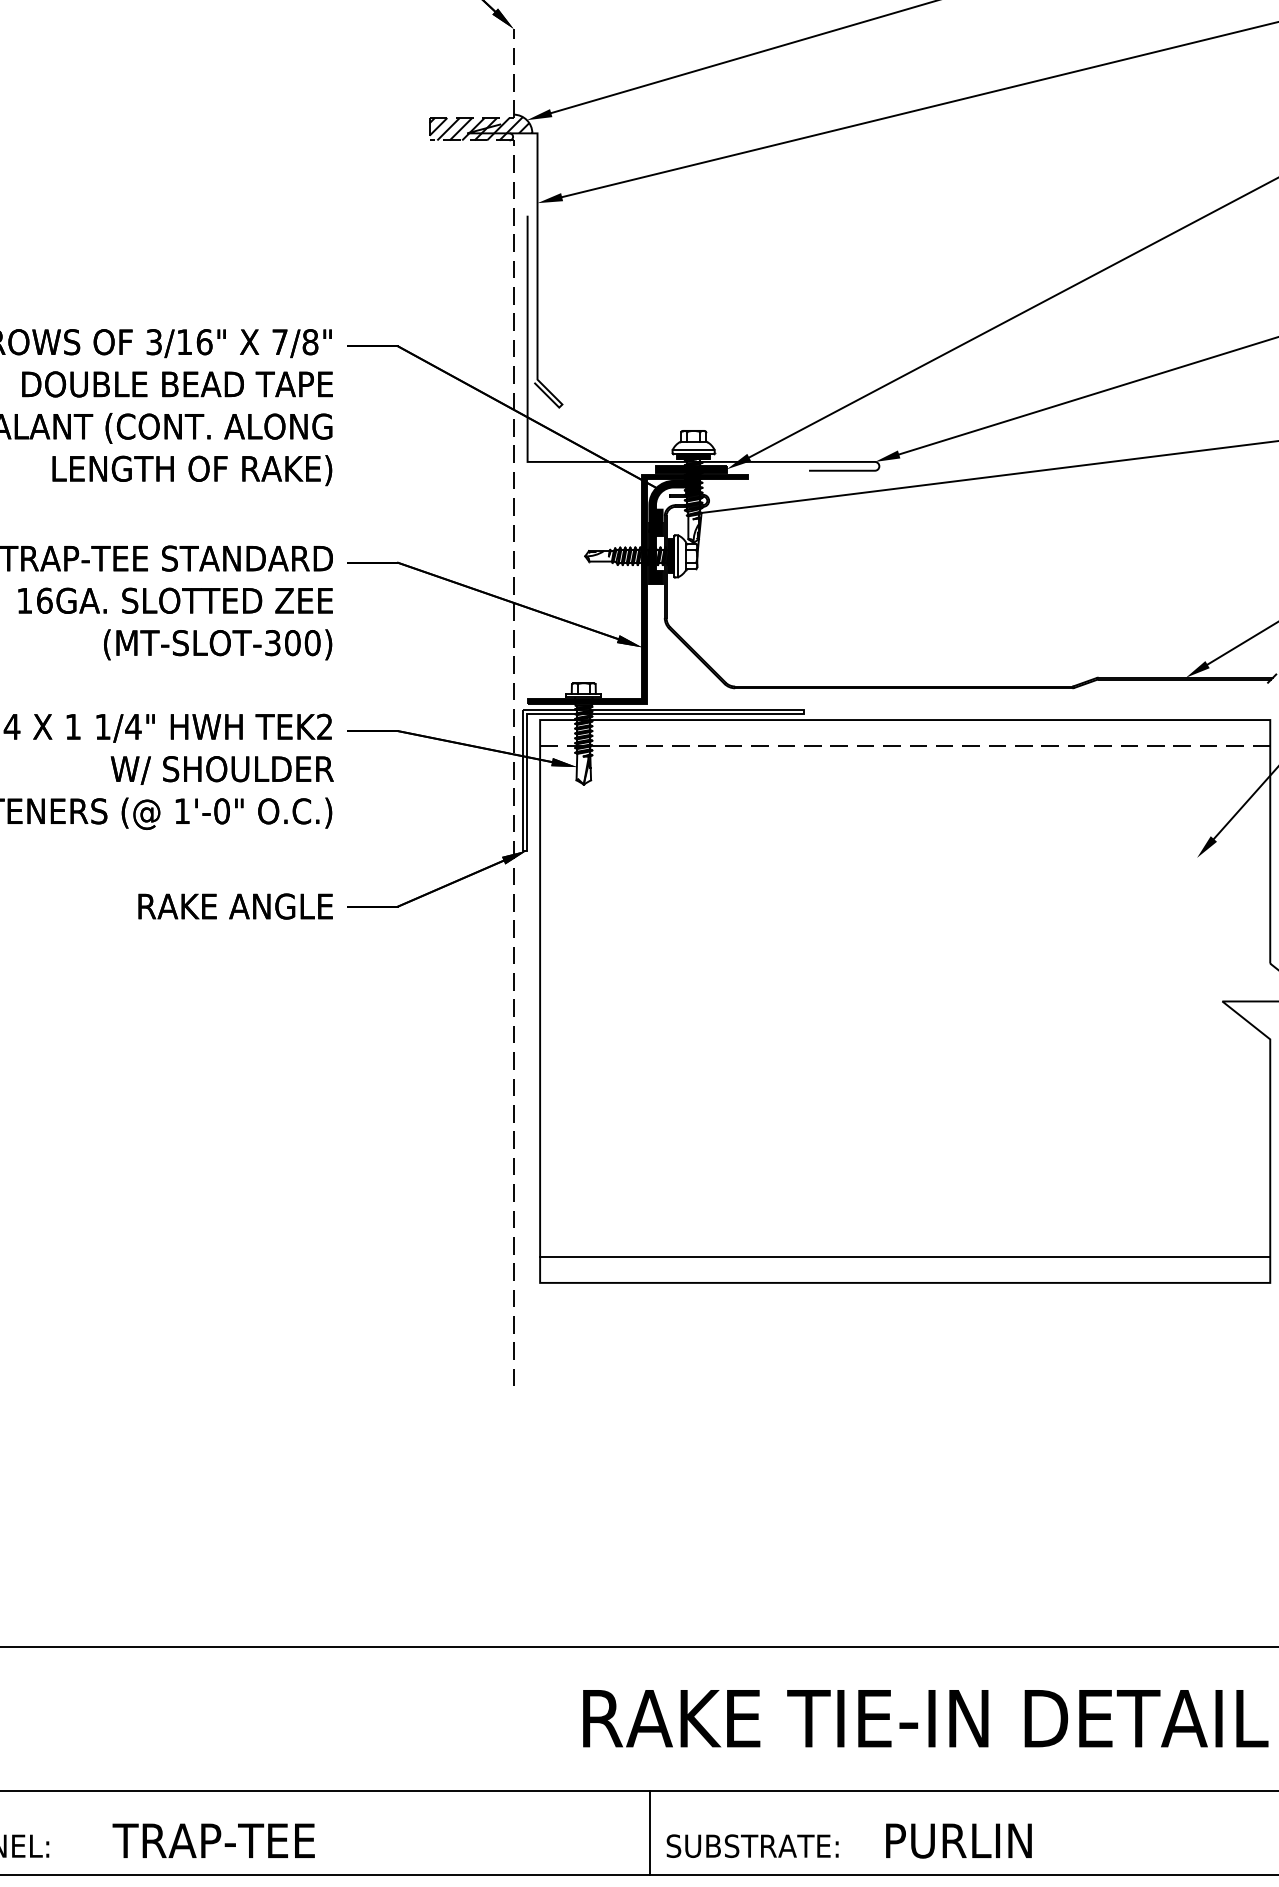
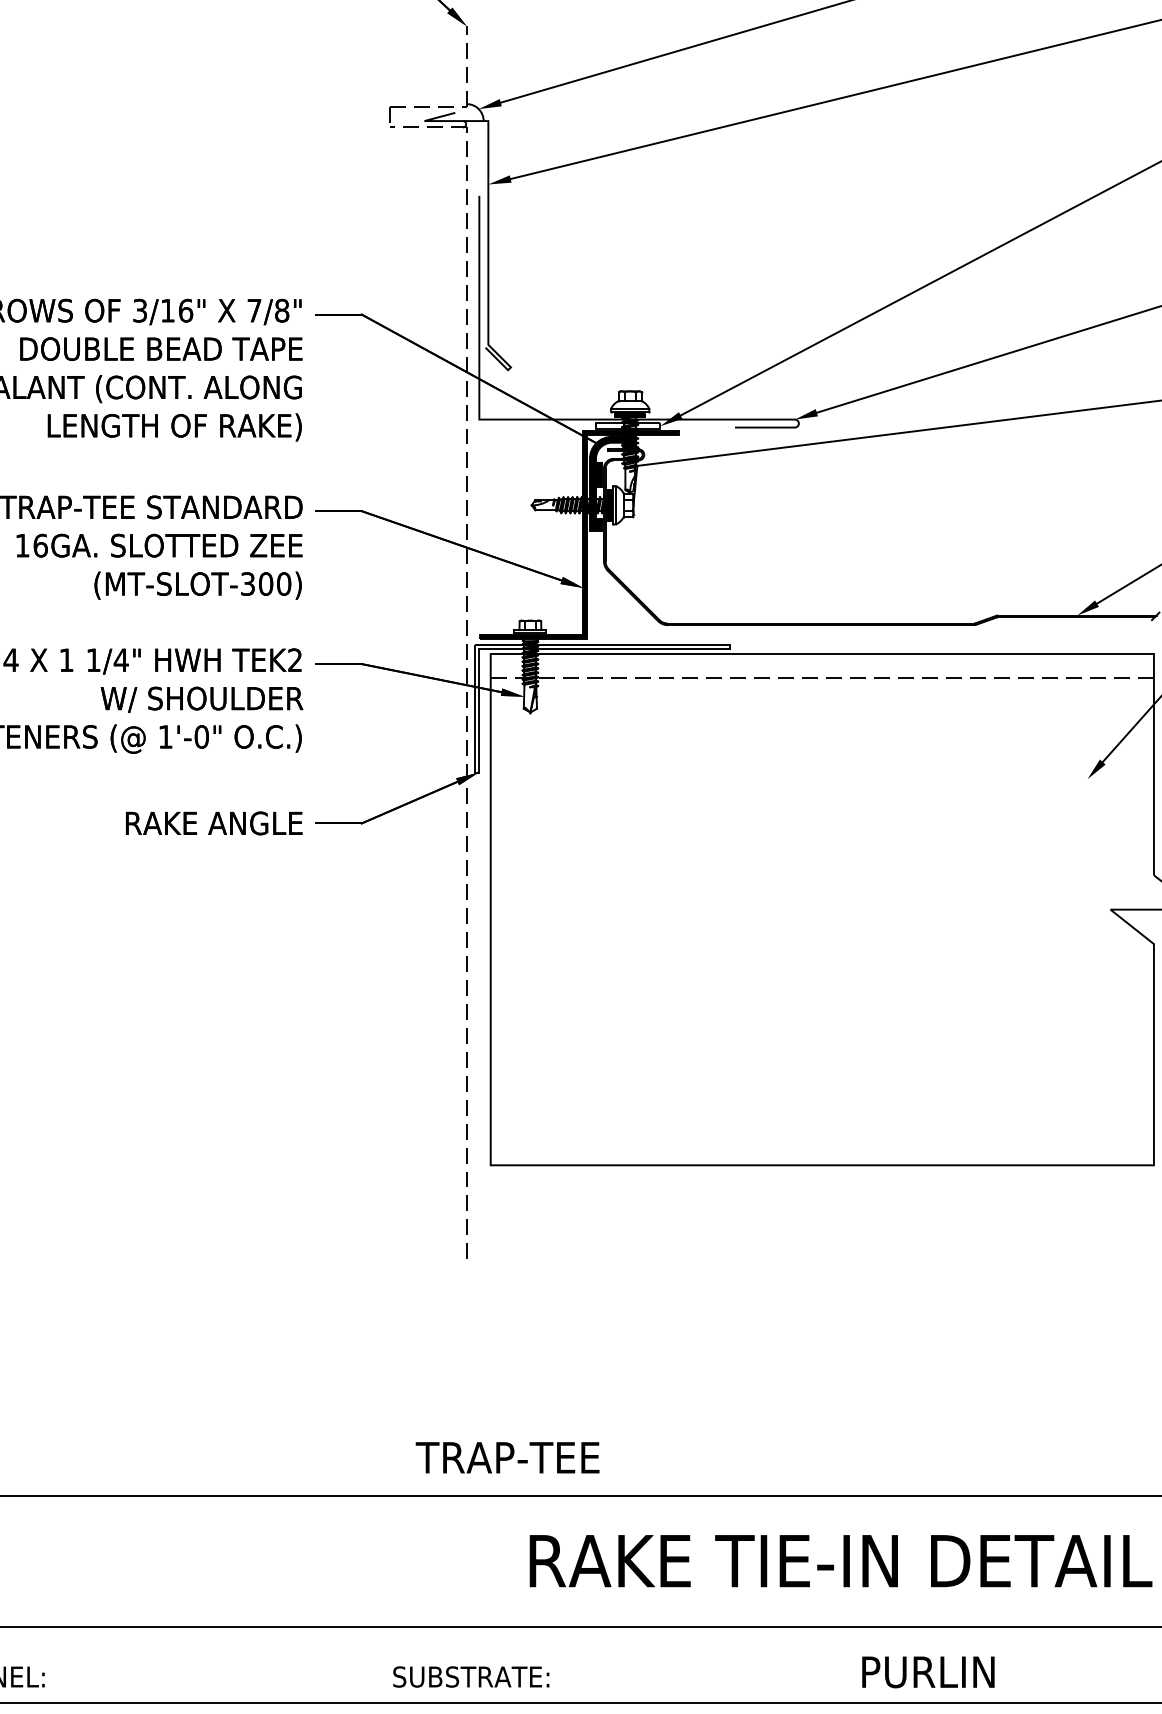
hatch: (480, 128) -> (436, 116), removed
fill: (691, 469) -> (628, 426), removed
line: (905, 1256) -> (822, 1141), removed
line: (650, 1832) -> (590, 1664), removed
text: (213, 1840) -> (507, 1457), moved
text: (958, 1840) -> (928, 1671), moved
text: (752, 1845) -> (471, 1676), moved

